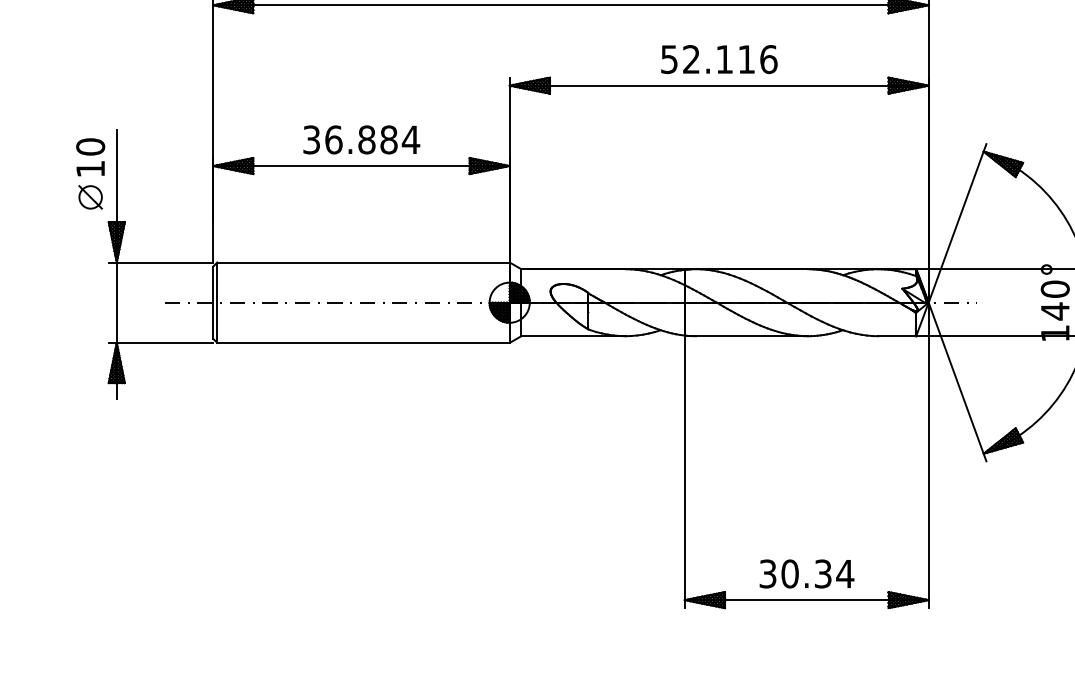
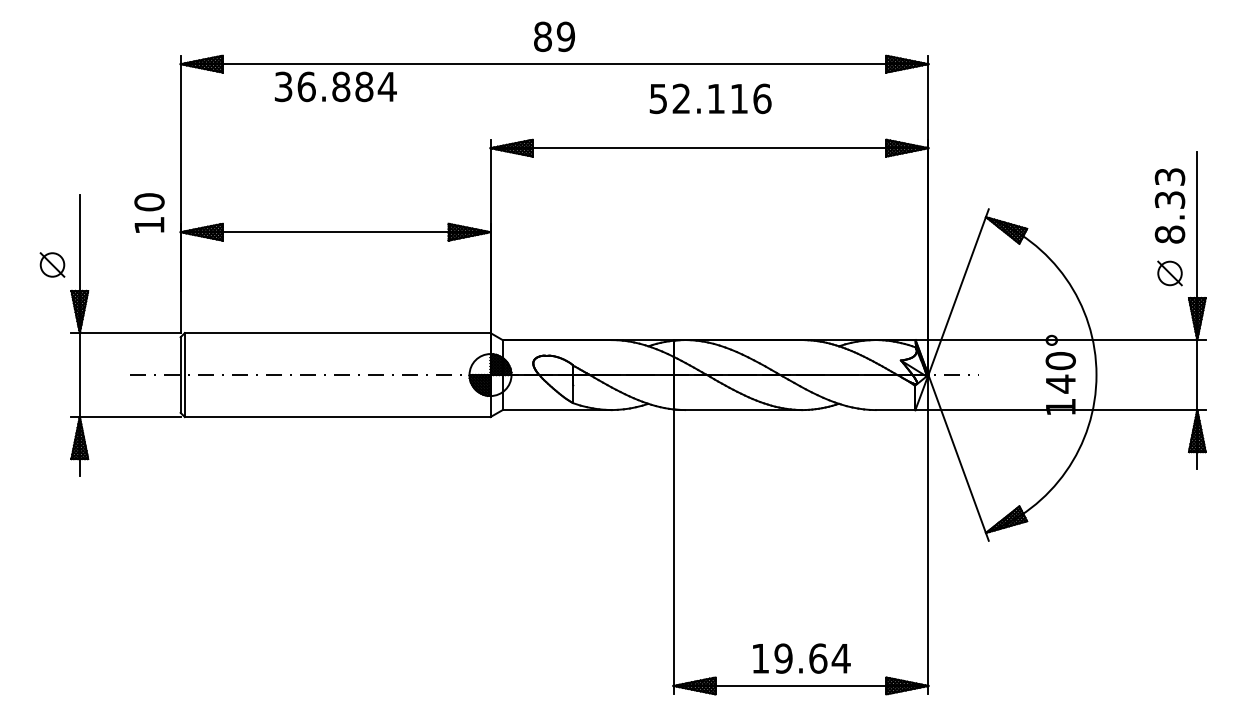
text: (719, 59) -> (710, 98), moved
text: (361, 139) -> (335, 86), moved
text: (90, 156) -> (149, 212), moved
text: (795, 573) -> (789, 658), 30.34 -> 19.64

